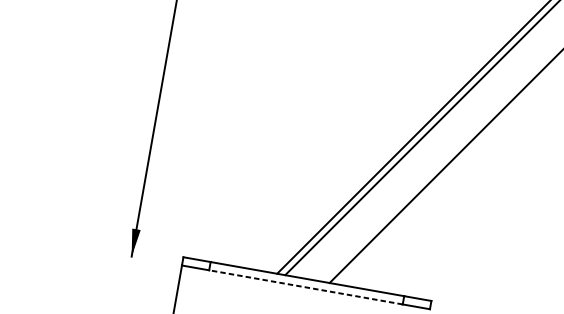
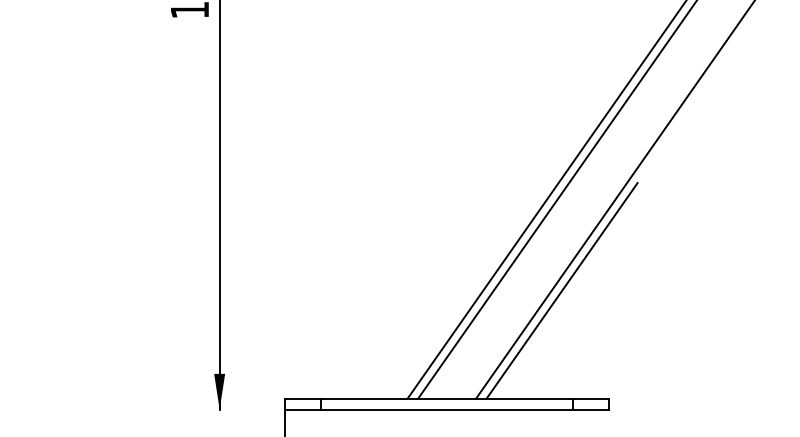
line: (409, 211) -> (561, 290), added
line: (305, 287) -> (446, 409), dashed -> solid

